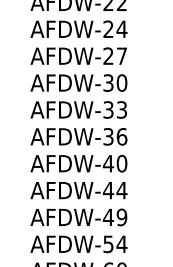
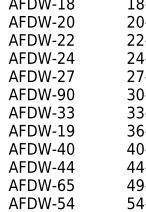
text: (107, 83) -> (60, 94), AFDW-30 -> AFDW-90
text: (115, 136) -> (66, 130), AFDW-36 -> AFDW-19
text: (114, 217) -> (65, 185), AFDW-49 -> AFDW-65

